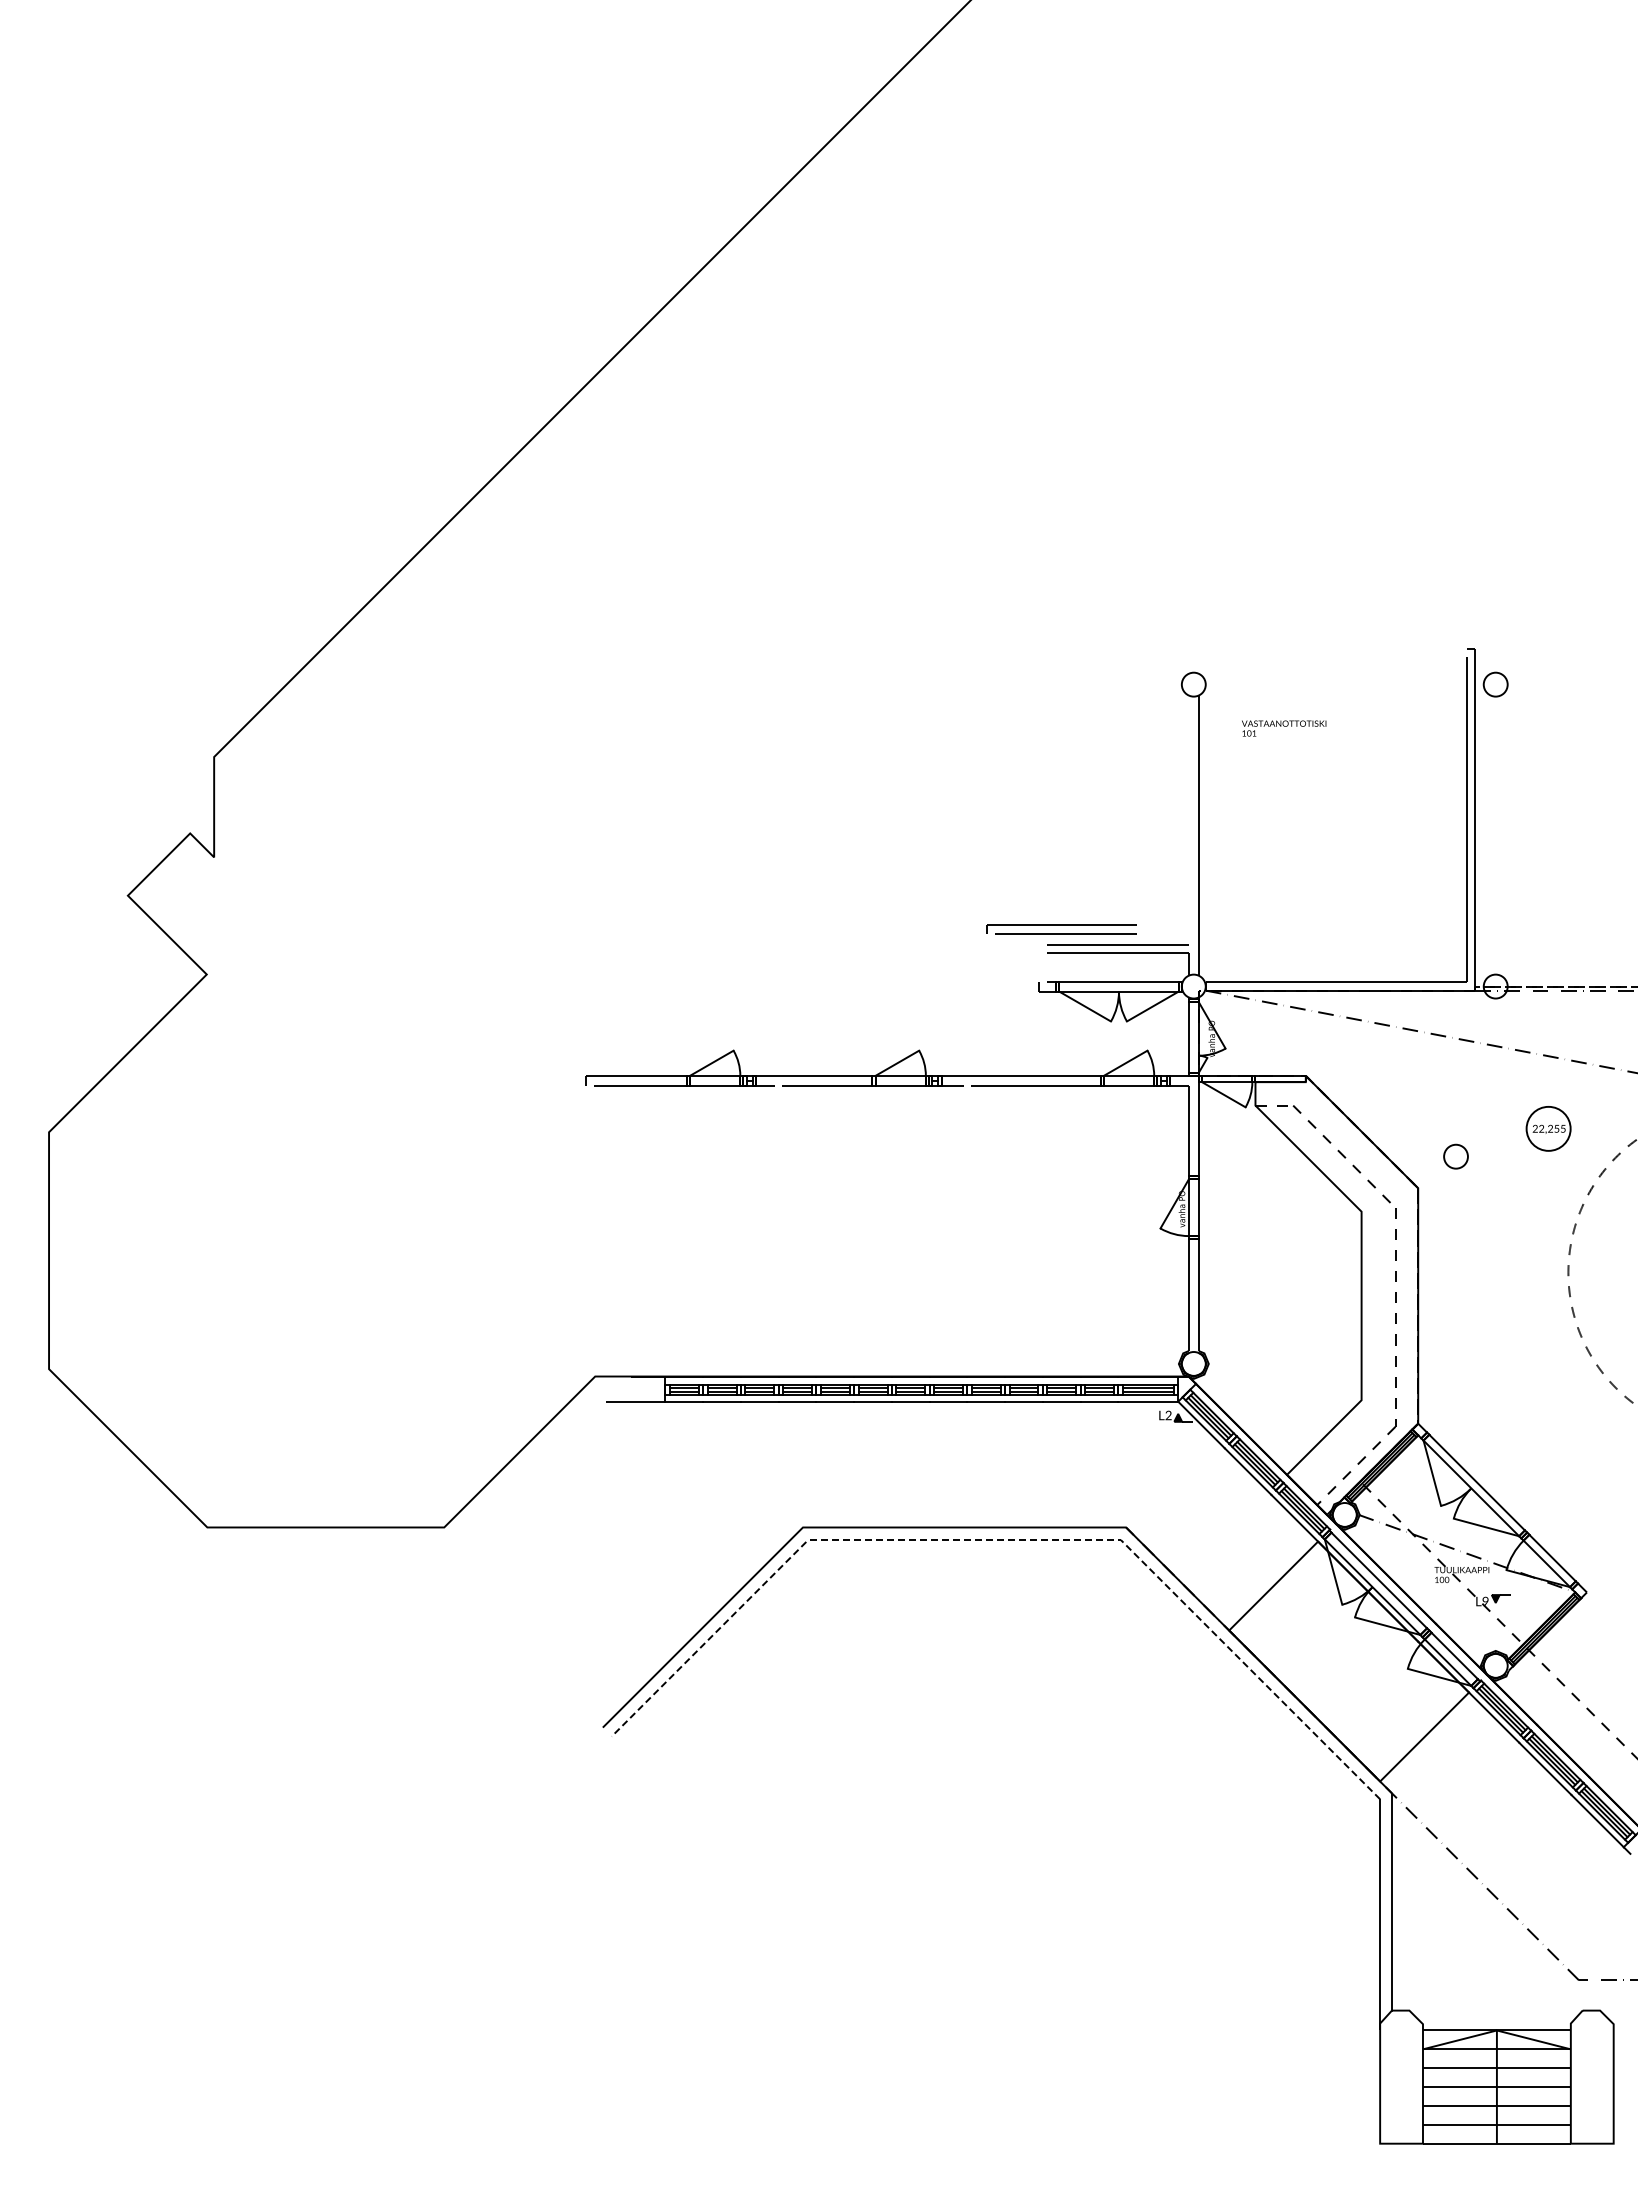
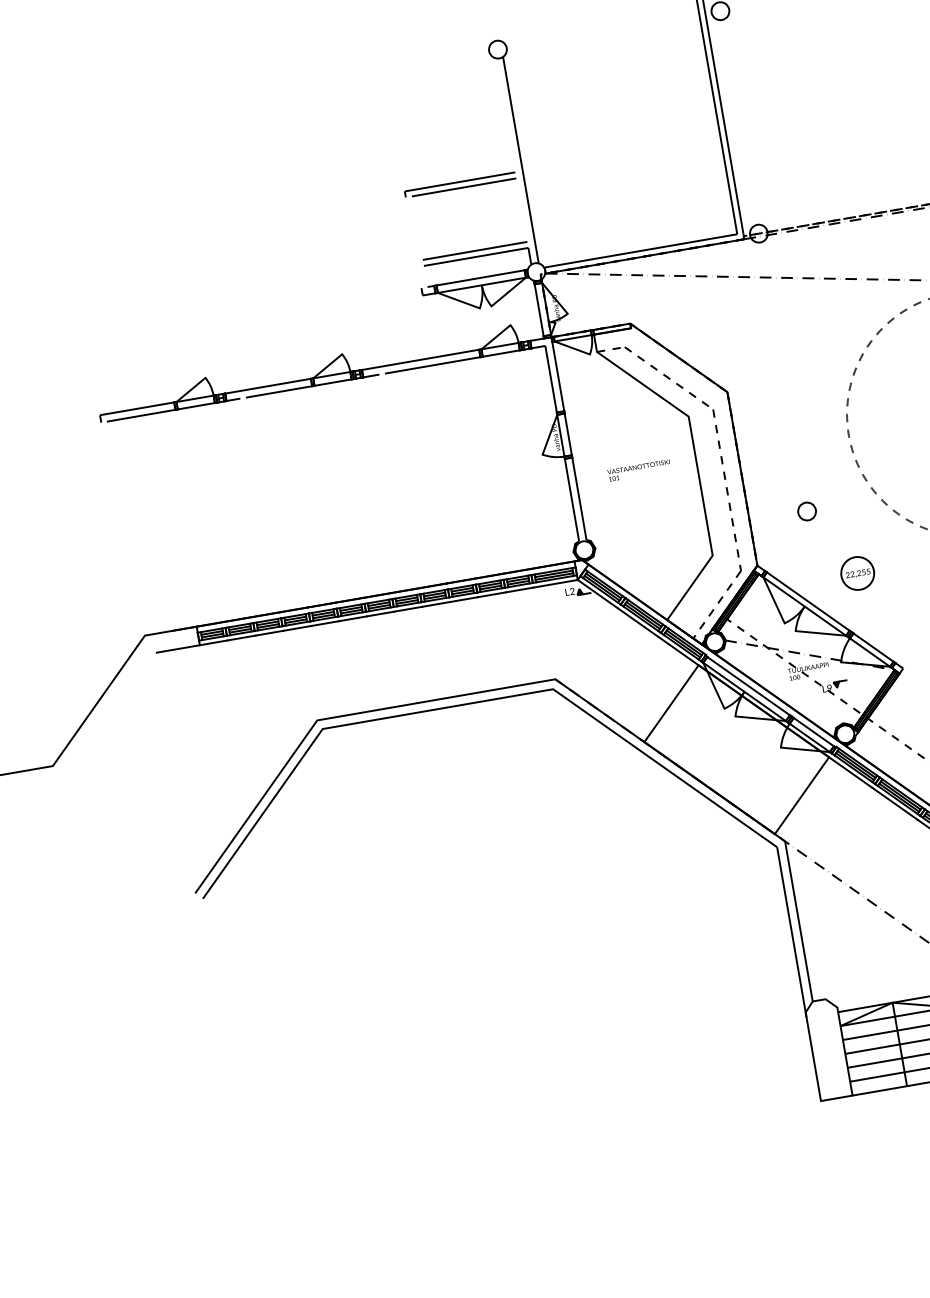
text: (1284, 728) -> (639, 470), moved
part: (1061, 929) -> (460, 184), moved
part: (1548, 1128) -> (857, 573), moved
part: (1455, 1156) -> (806, 511), moved
line: (1009, 1540) -> (471, 703), dashed -> solid

